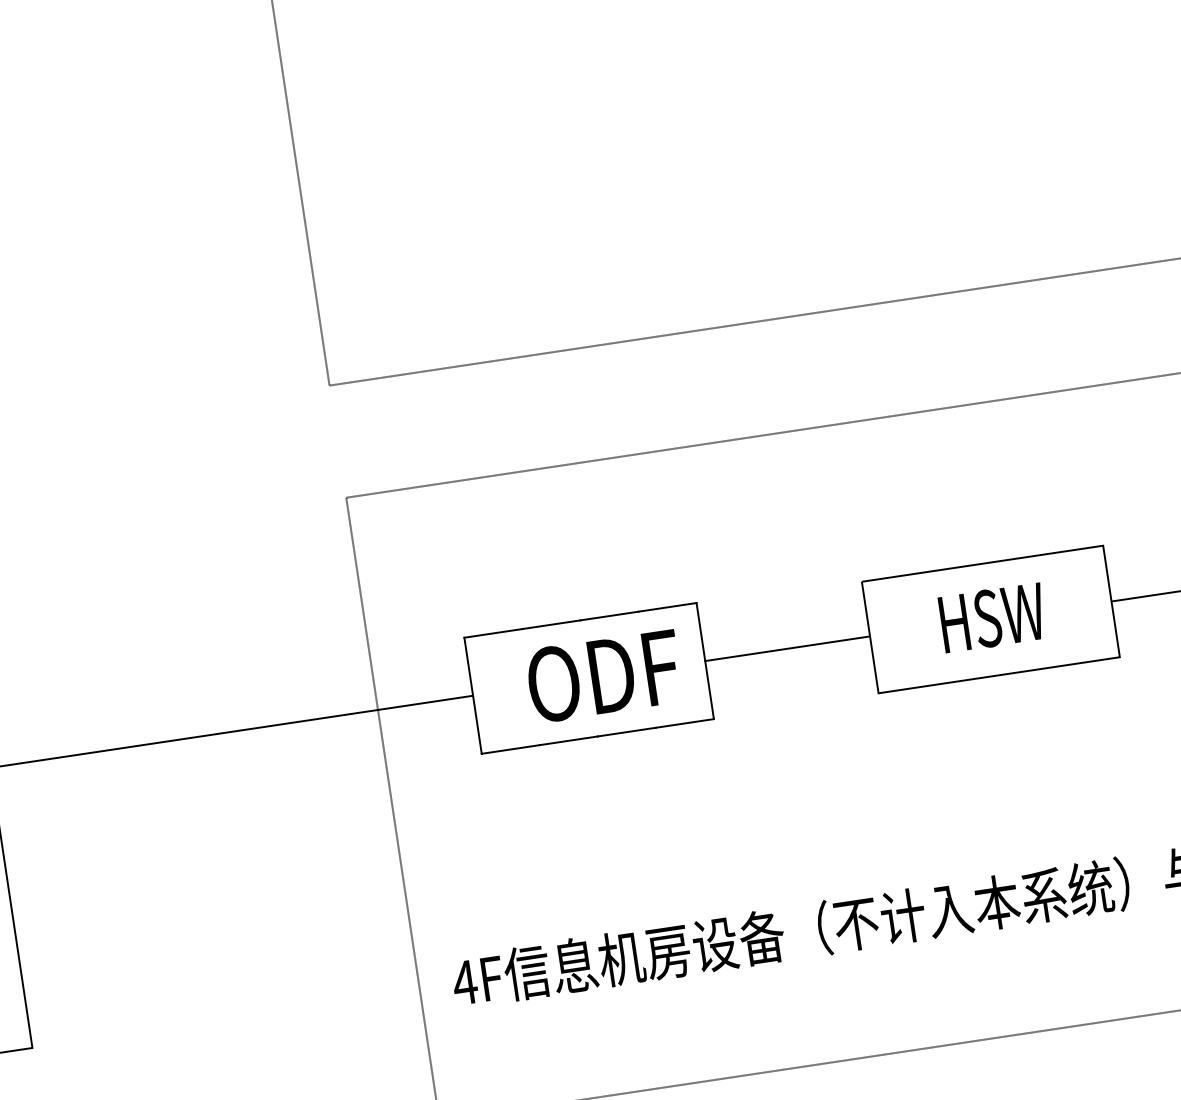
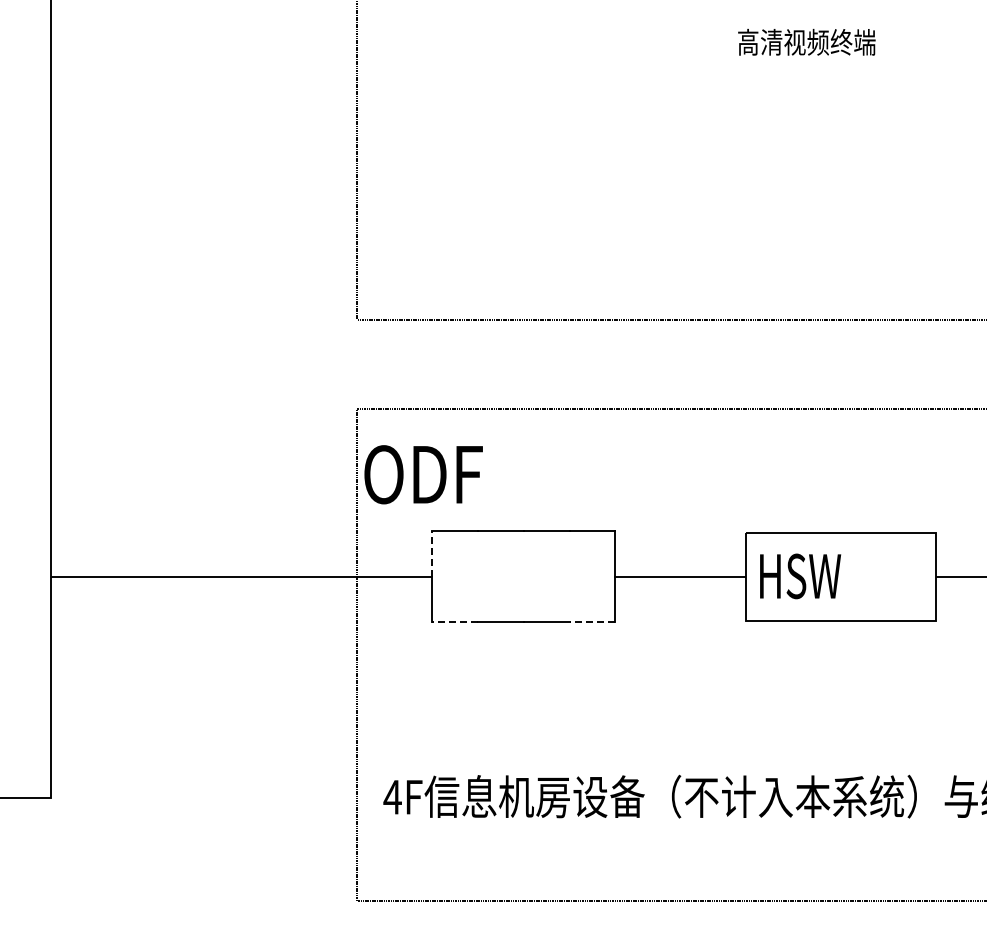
text: (992, 618) -> (800, 576), moved
line: (469, 666) -> (432, 553), solid -> dashed
text: (604, 676) -> (423, 474), moved
line: (684, 723) -> (592, 622), solid -> dashed
line: (510, 749) -> (454, 622), solid -> dashed

